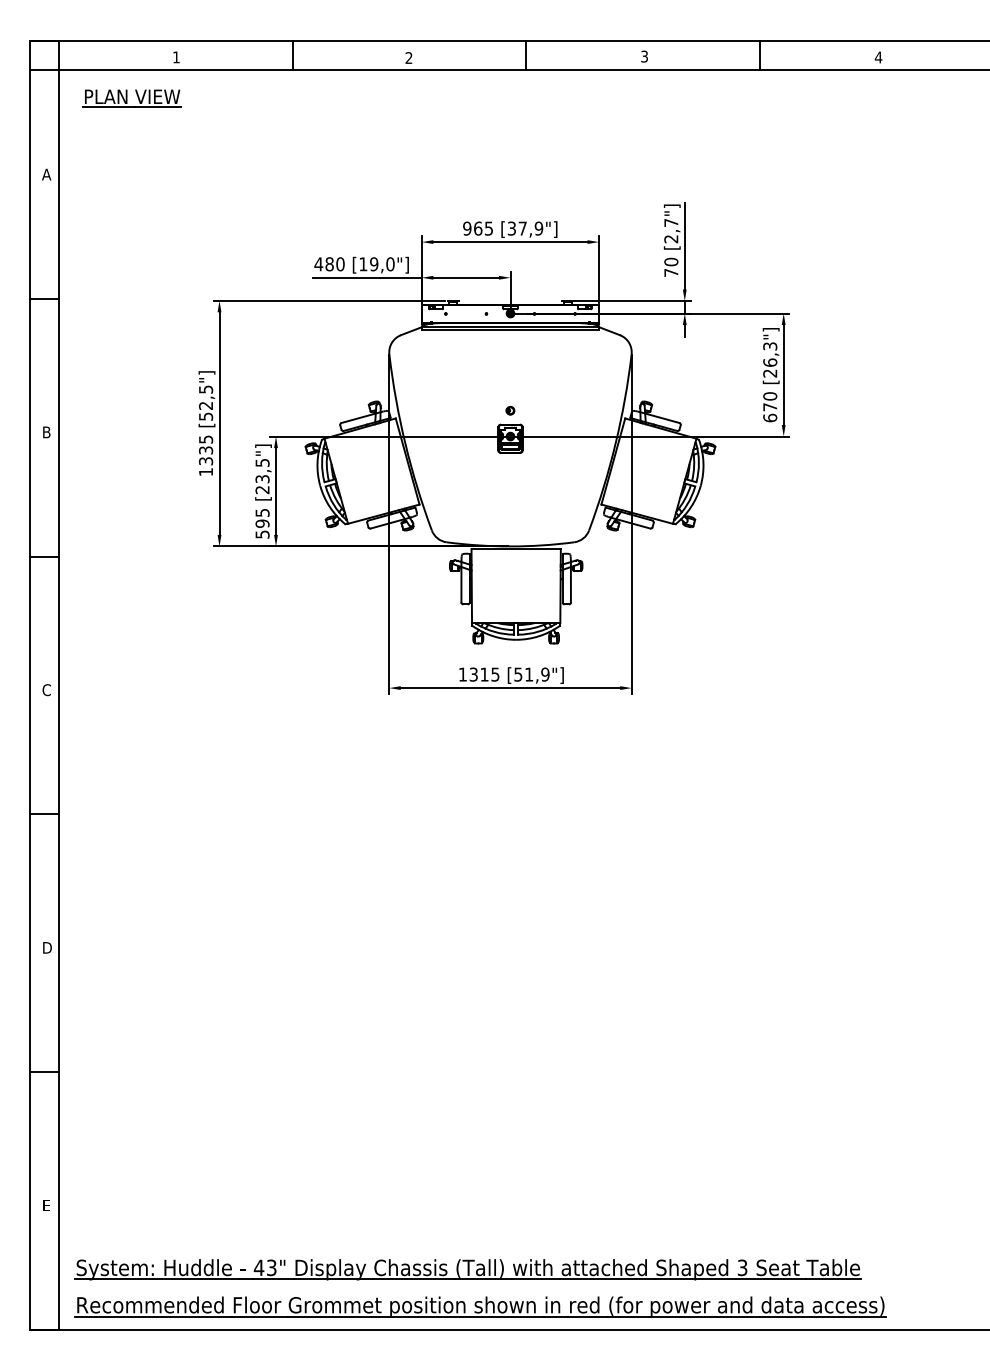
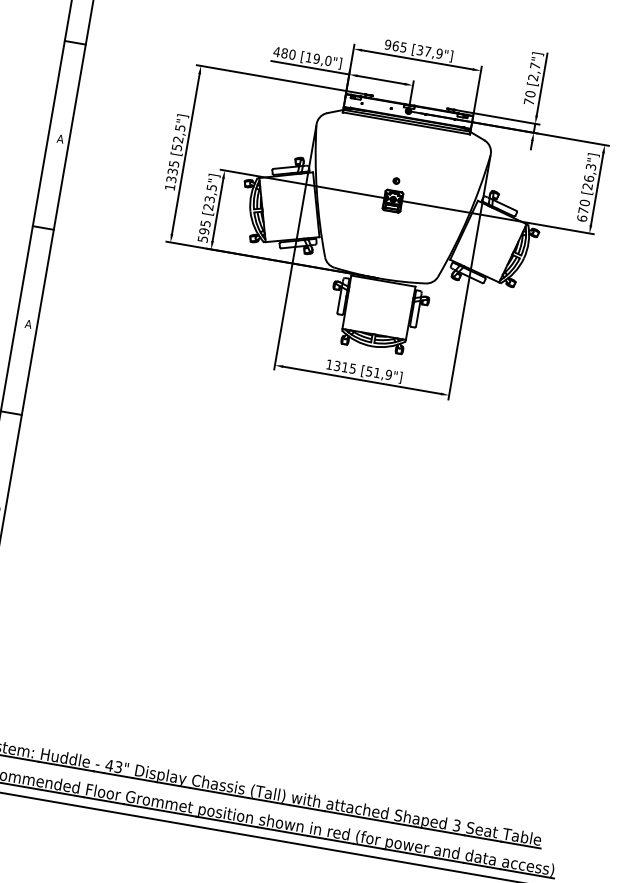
text: (46, 432) -> (60, 139), B -> A
text: (46, 690) -> (28, 324), C -> A

